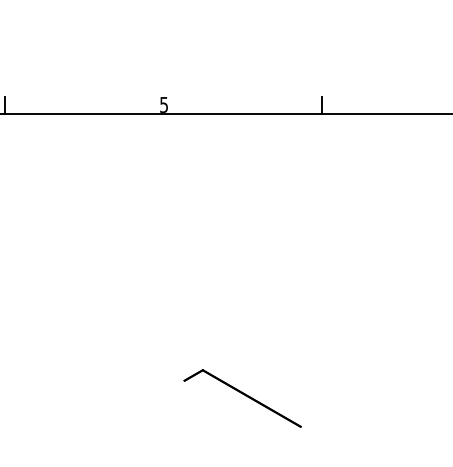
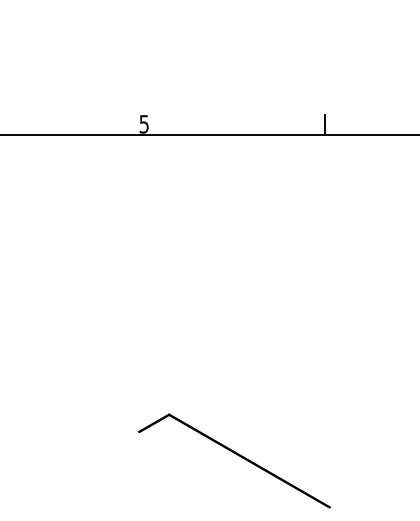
part: (242, 398) -> (234, 461), size x1.43

